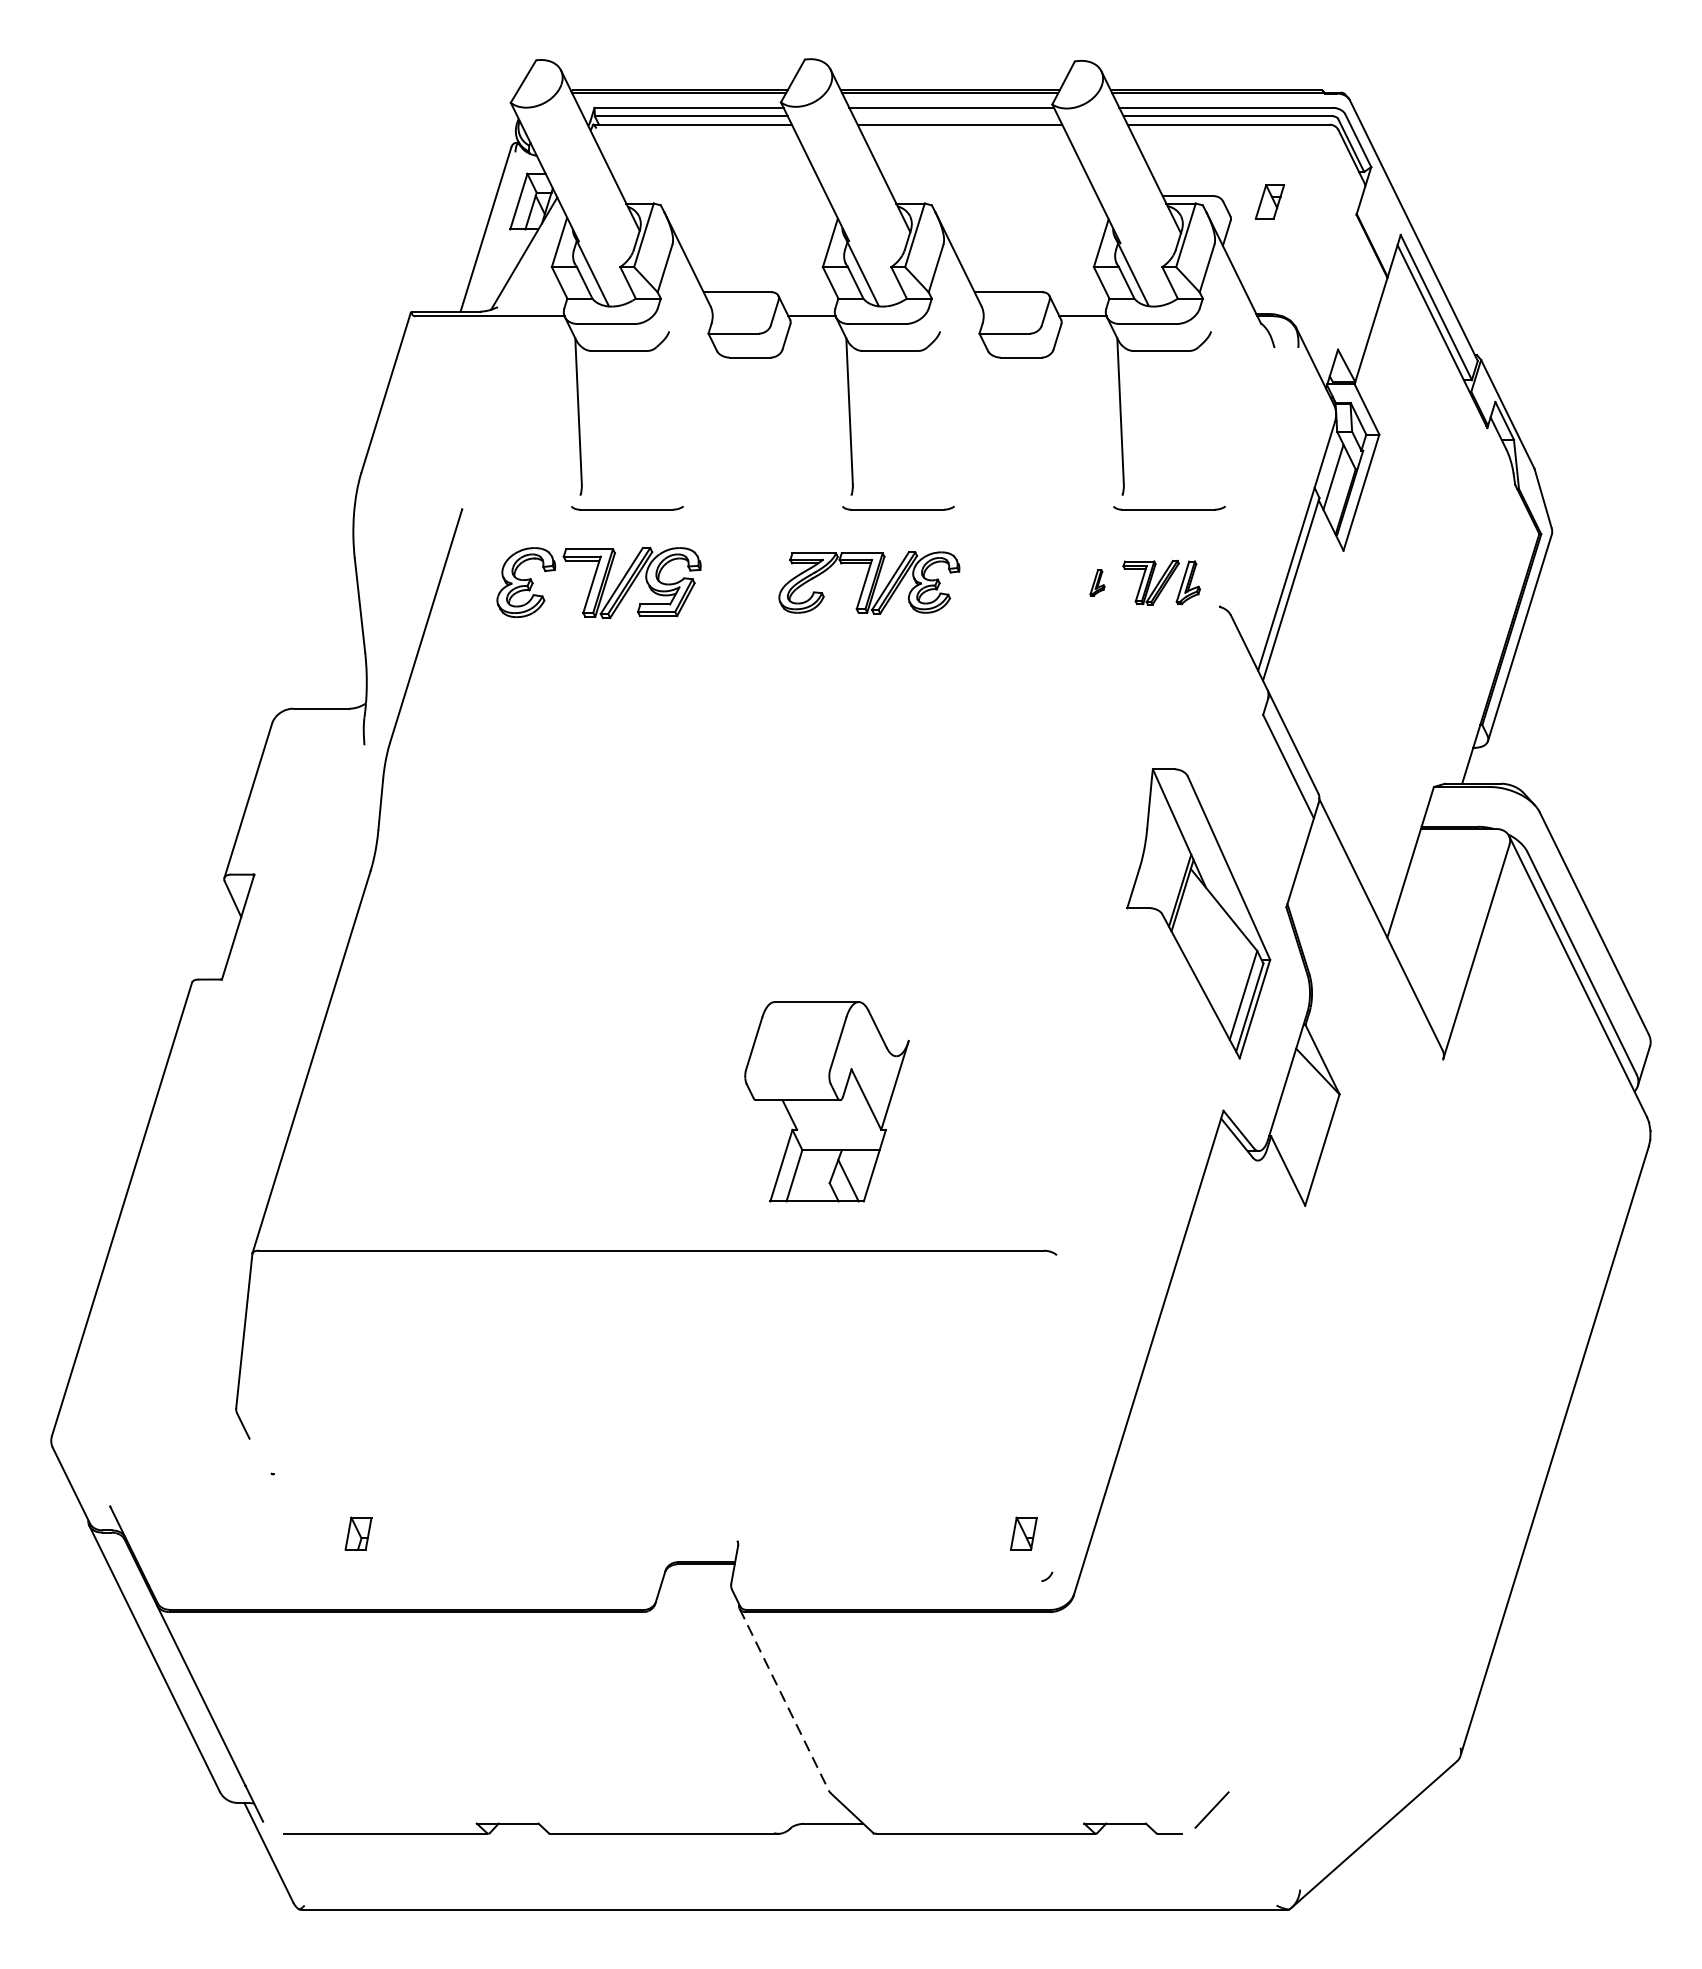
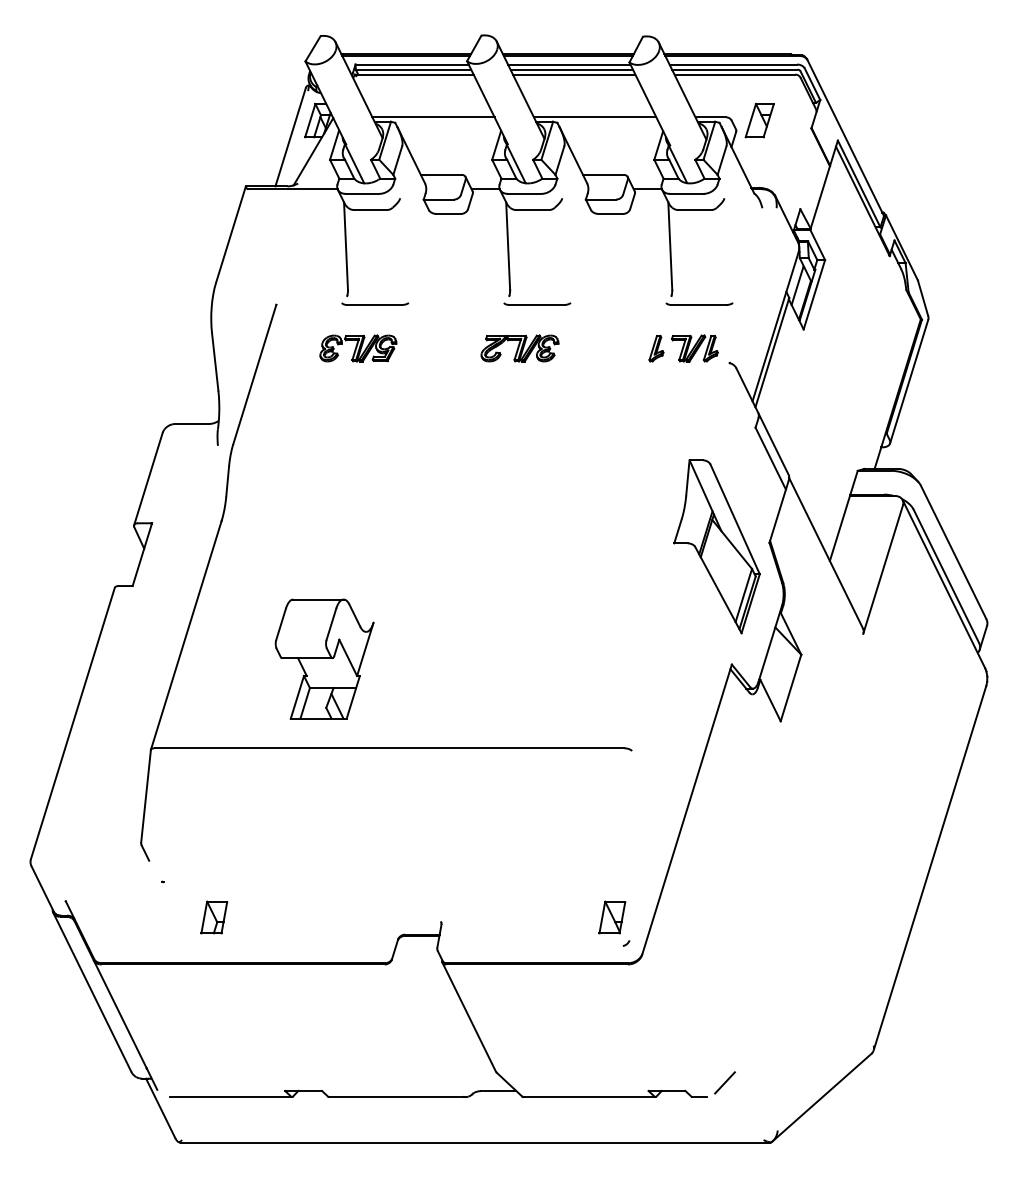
line: (955, 116) -> (571, 69), added
line: (724, 196) -> (433, 117), added
line: (993, 196) -> (594, 117), added
part: (1269, 201) -> (759, 120), size x1.67
part: (599, 582) -> (358, 348), size x0.62
part: (868, 582) -> (519, 348), size x0.71
part: (1097, 582) -> (656, 348), size x1.67
part: (826, 1100) -> (324, 658), moved
part: (358, 1533) -> (214, 917), size x1.67
part: (1024, 1533) -> (612, 917), size x1.67
line: (784, 1699) -> (469, 1016), dashed -> solid

